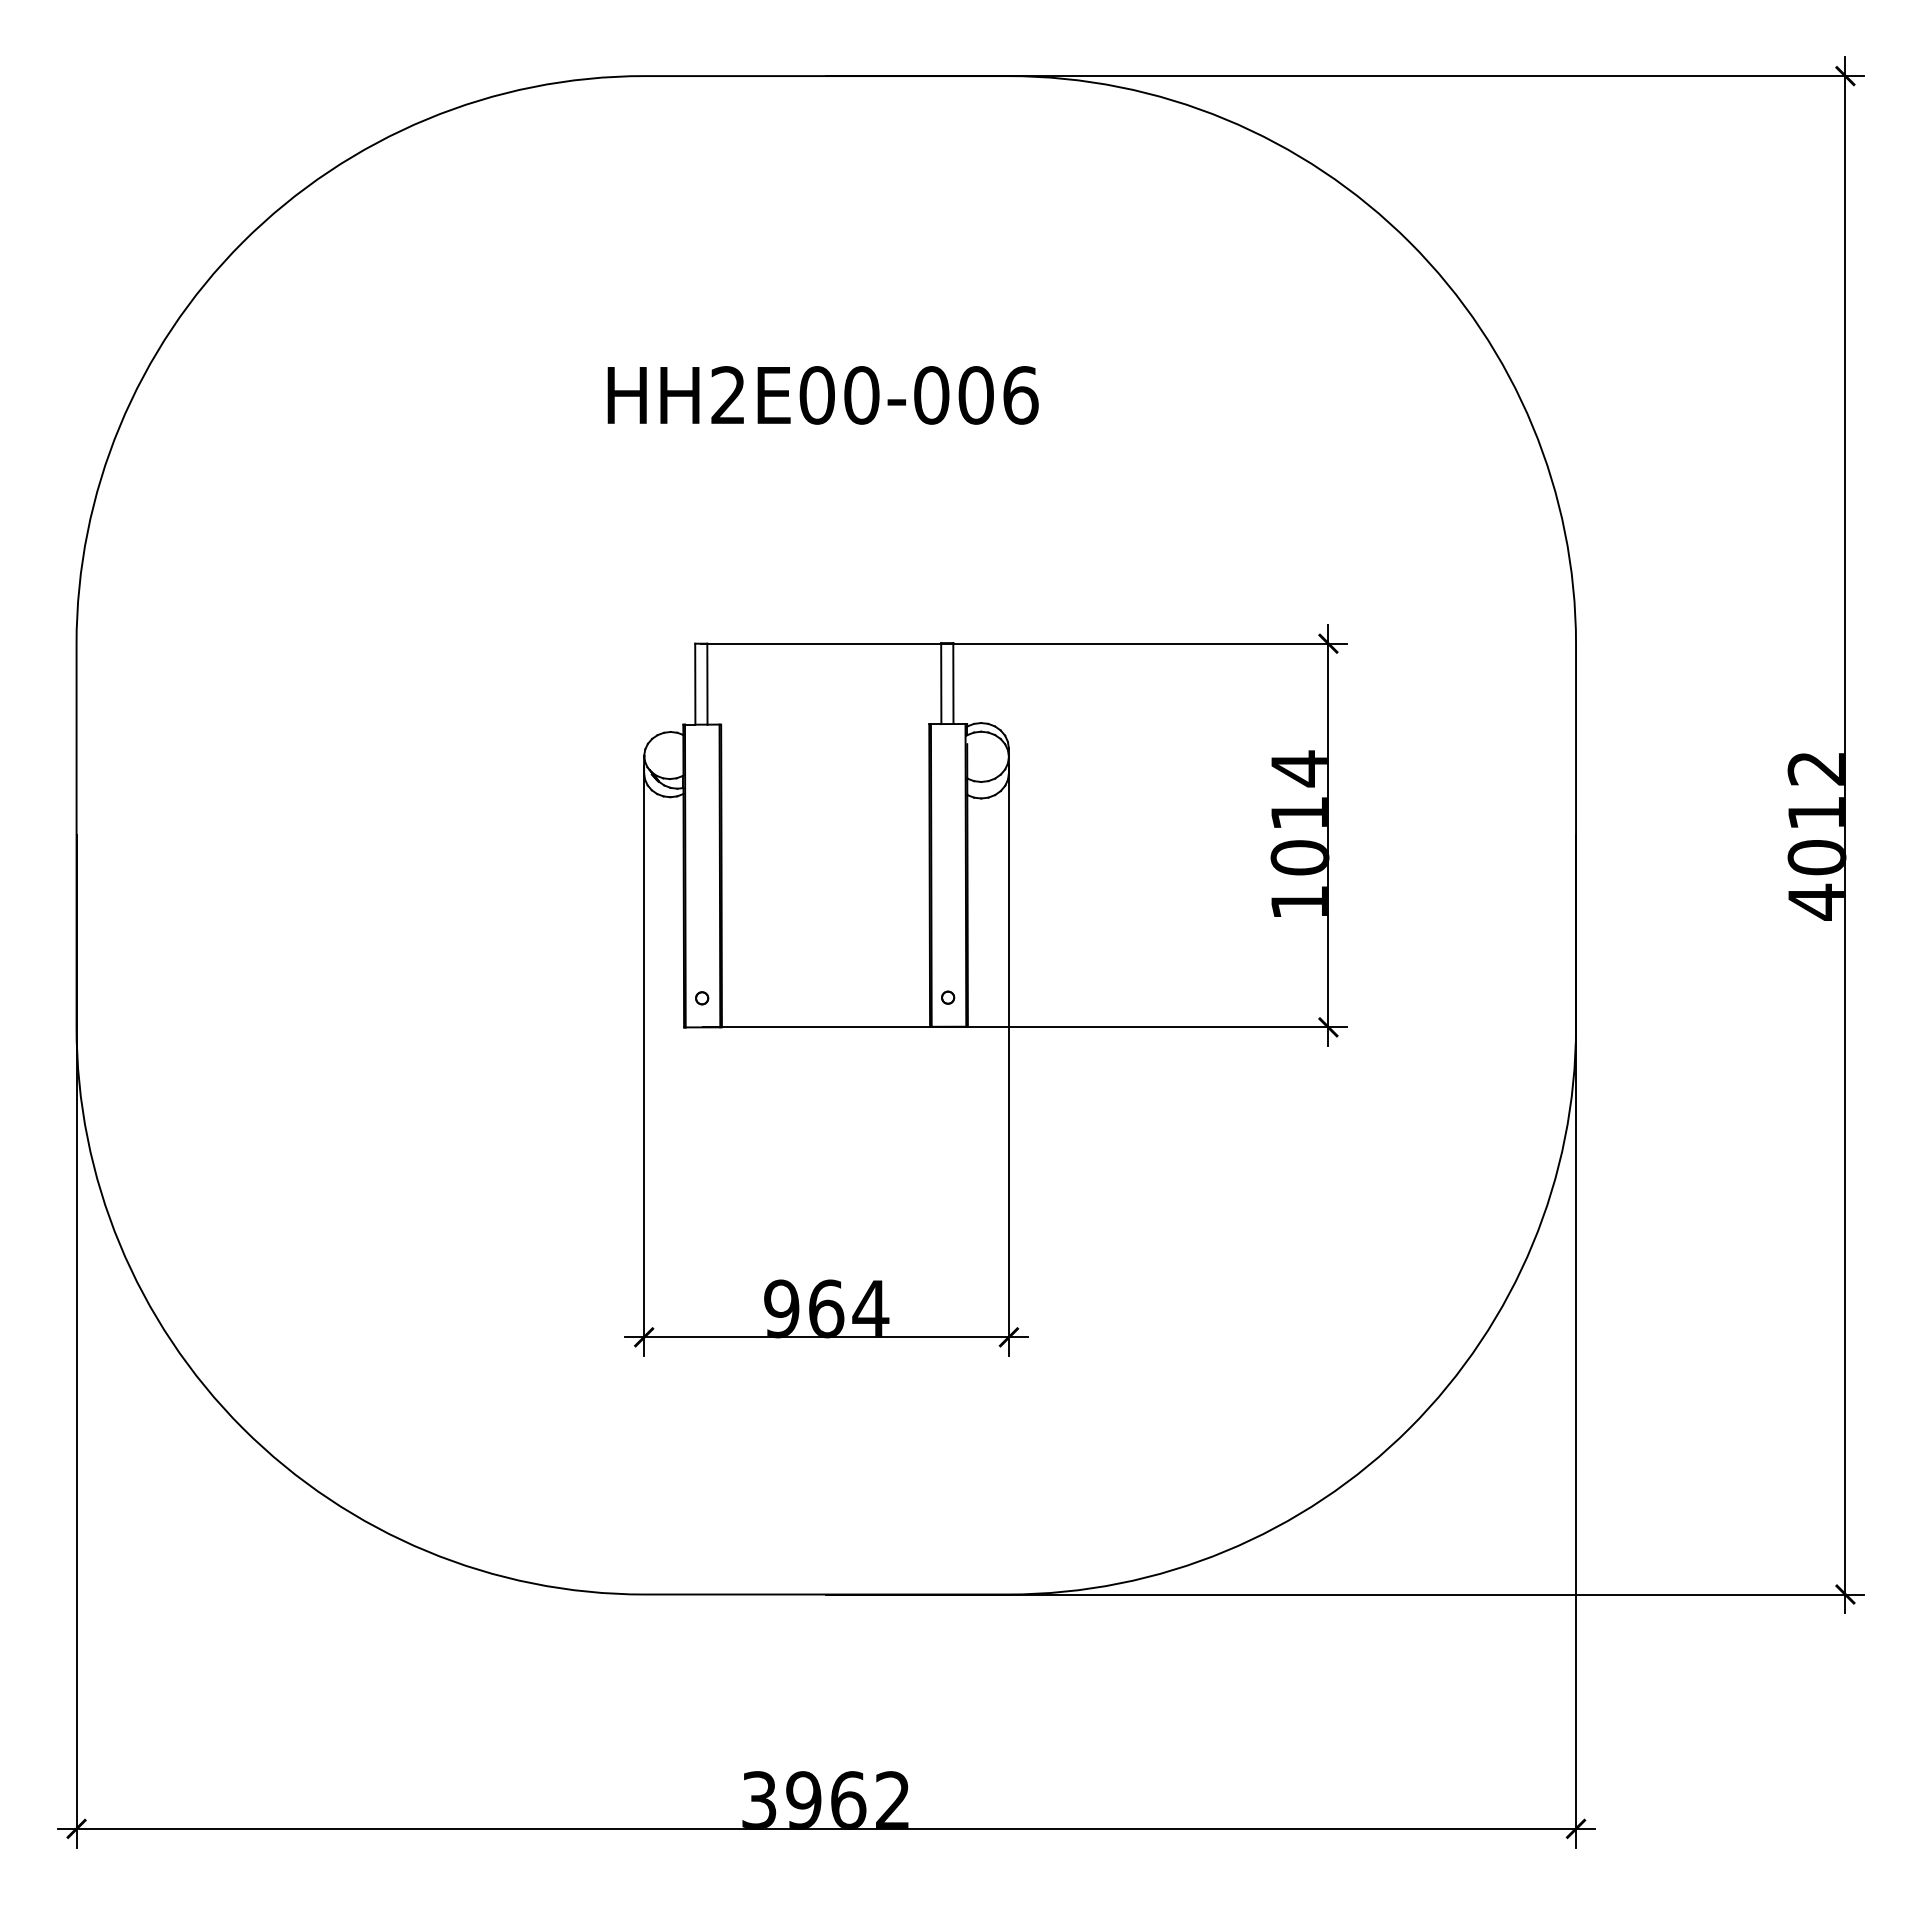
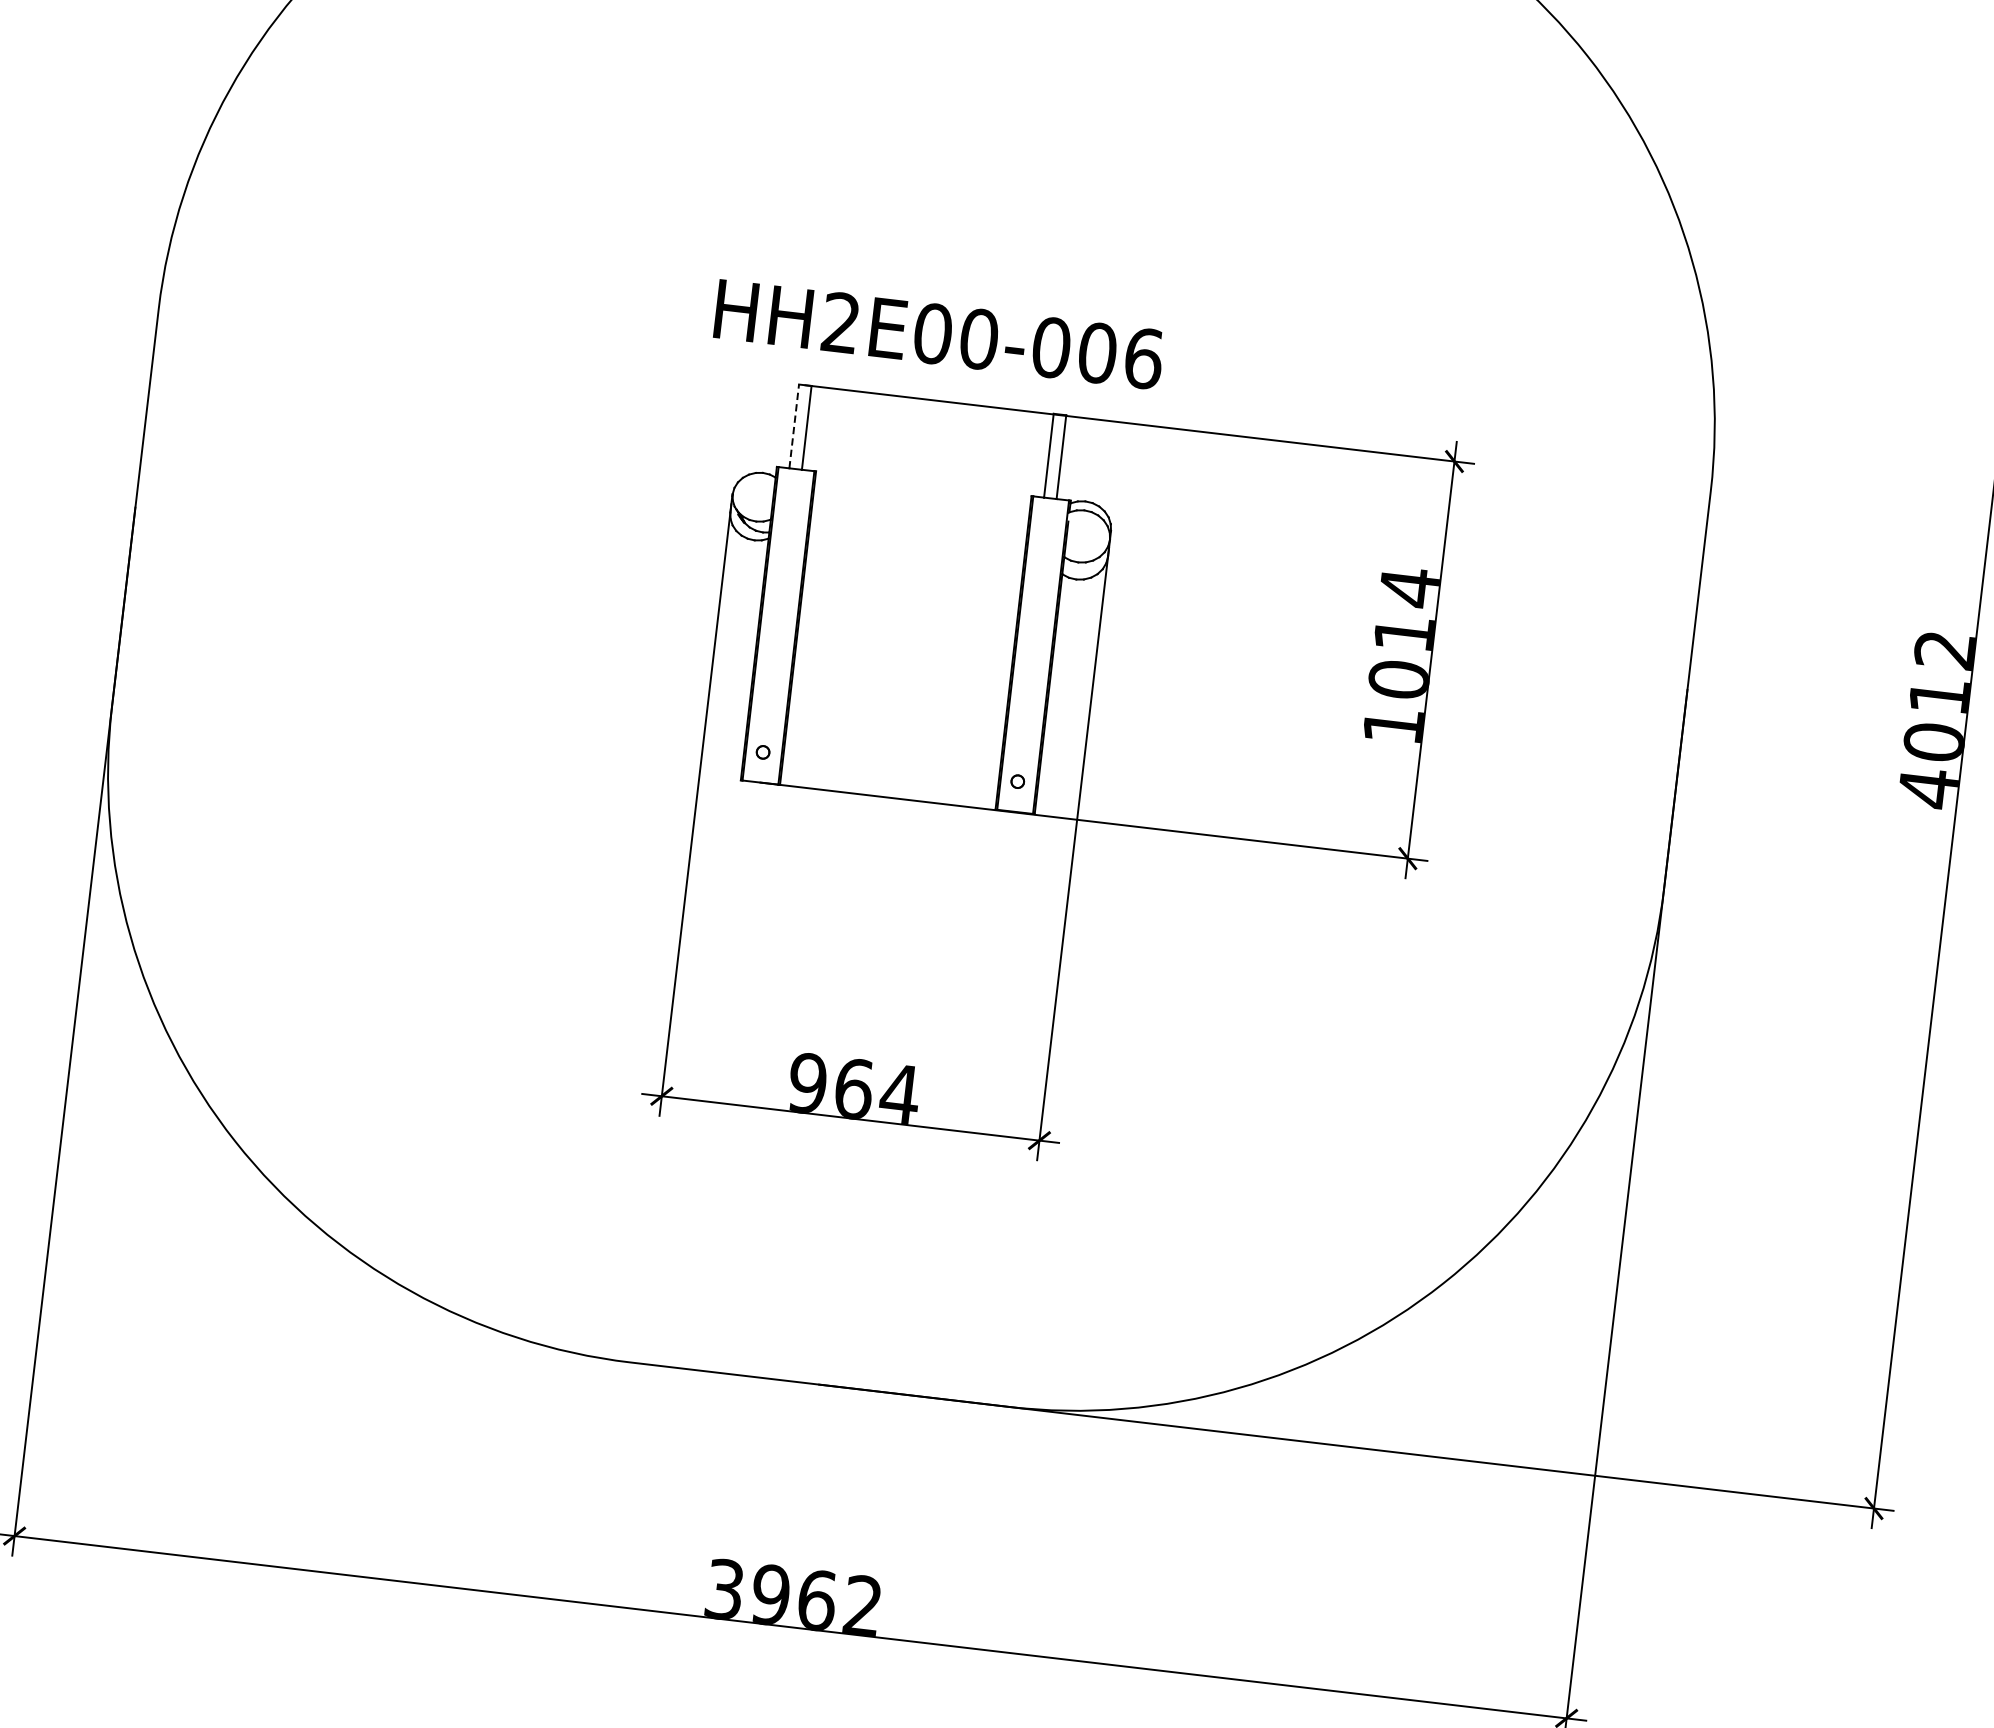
text: (822, 395) -> (938, 334), moved
line: (695, 683) -> (794, 425), solid -> dashed

